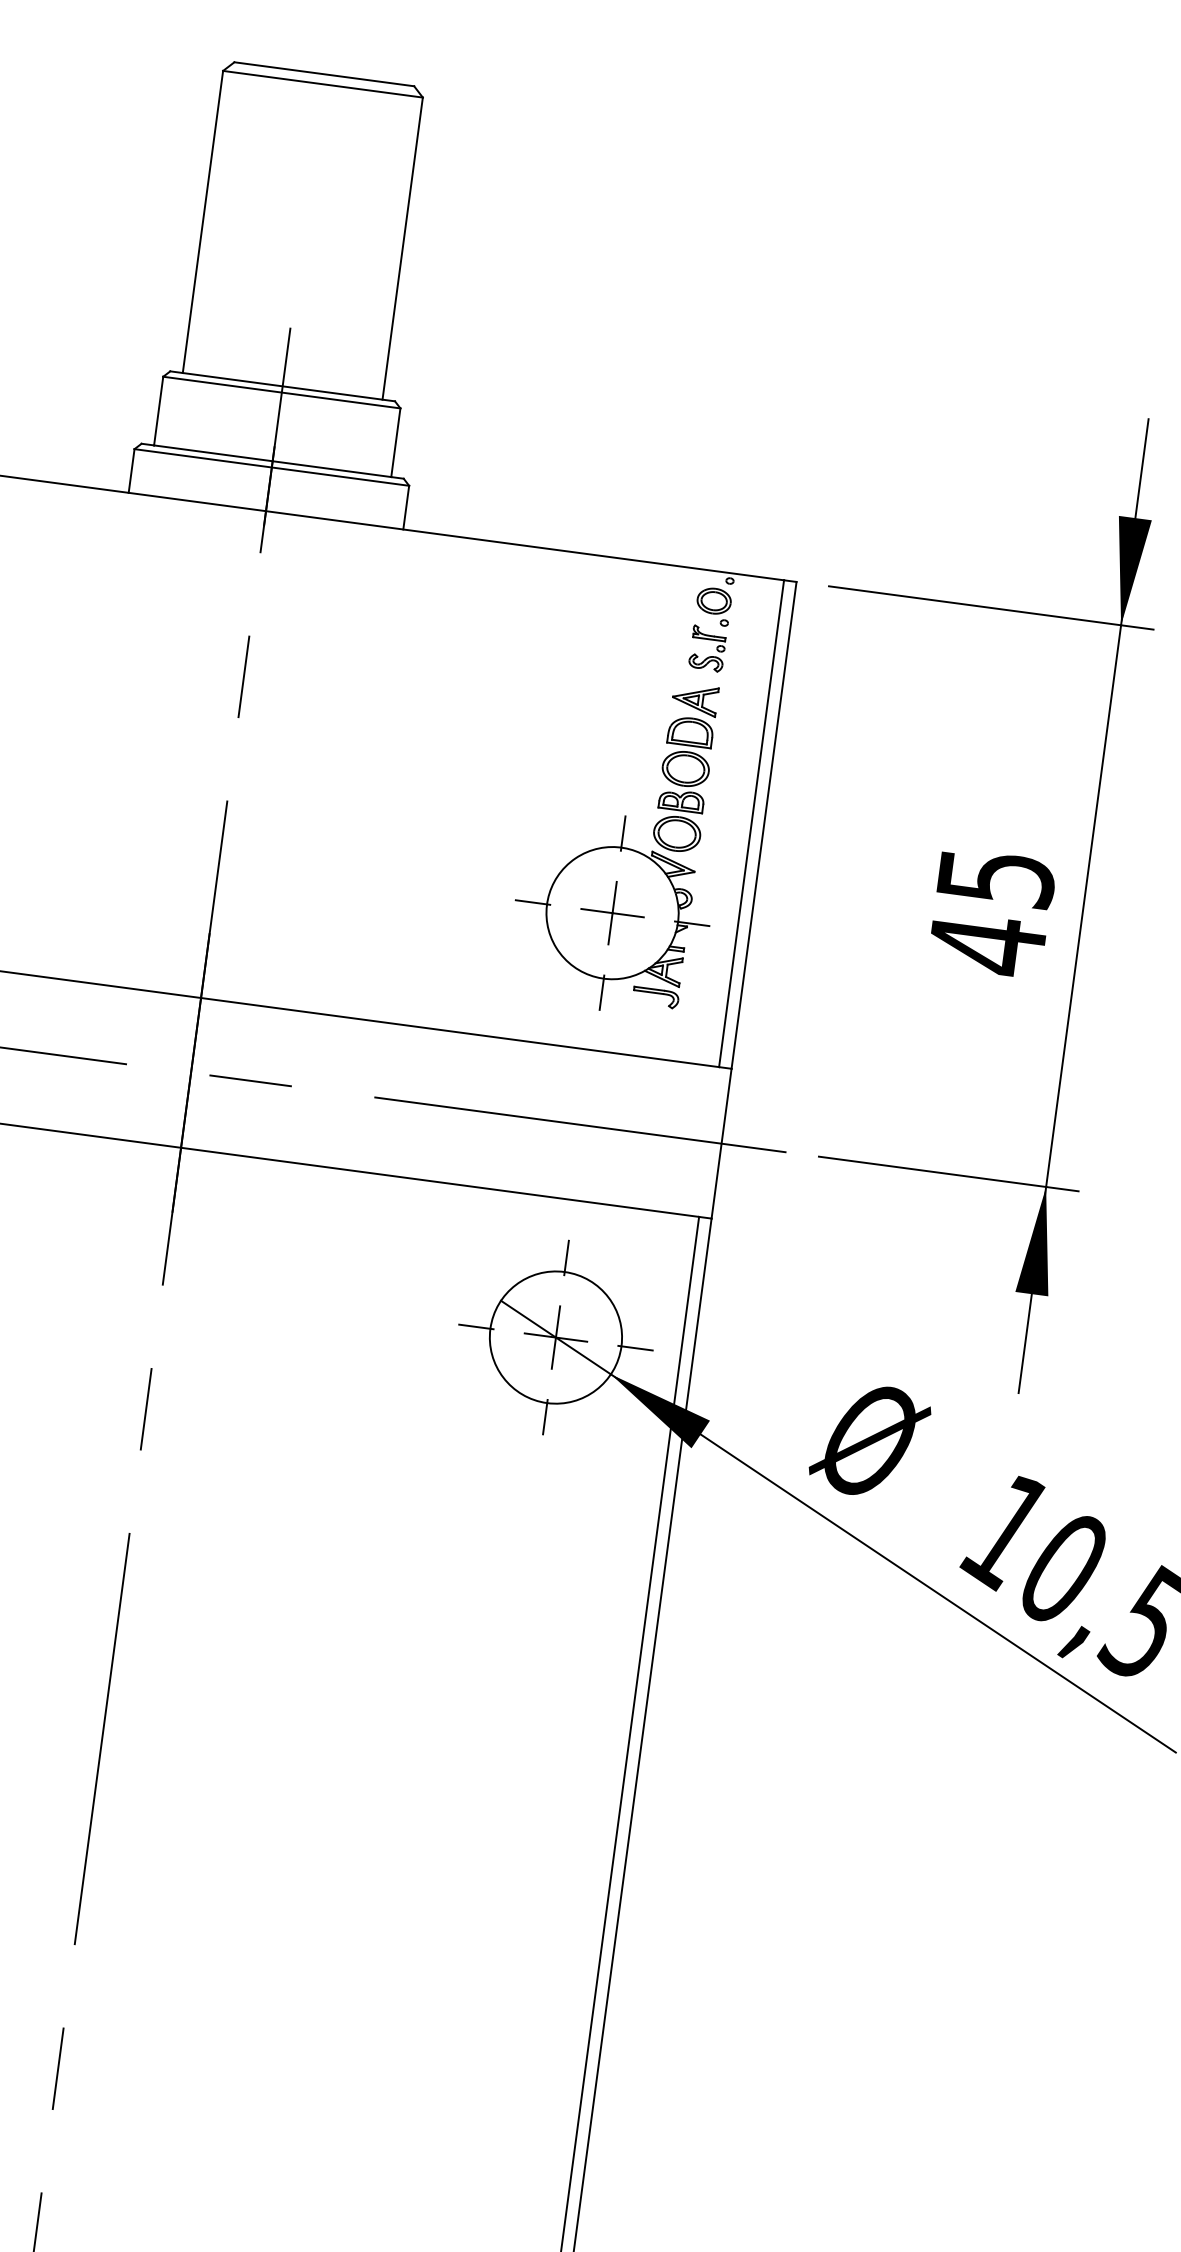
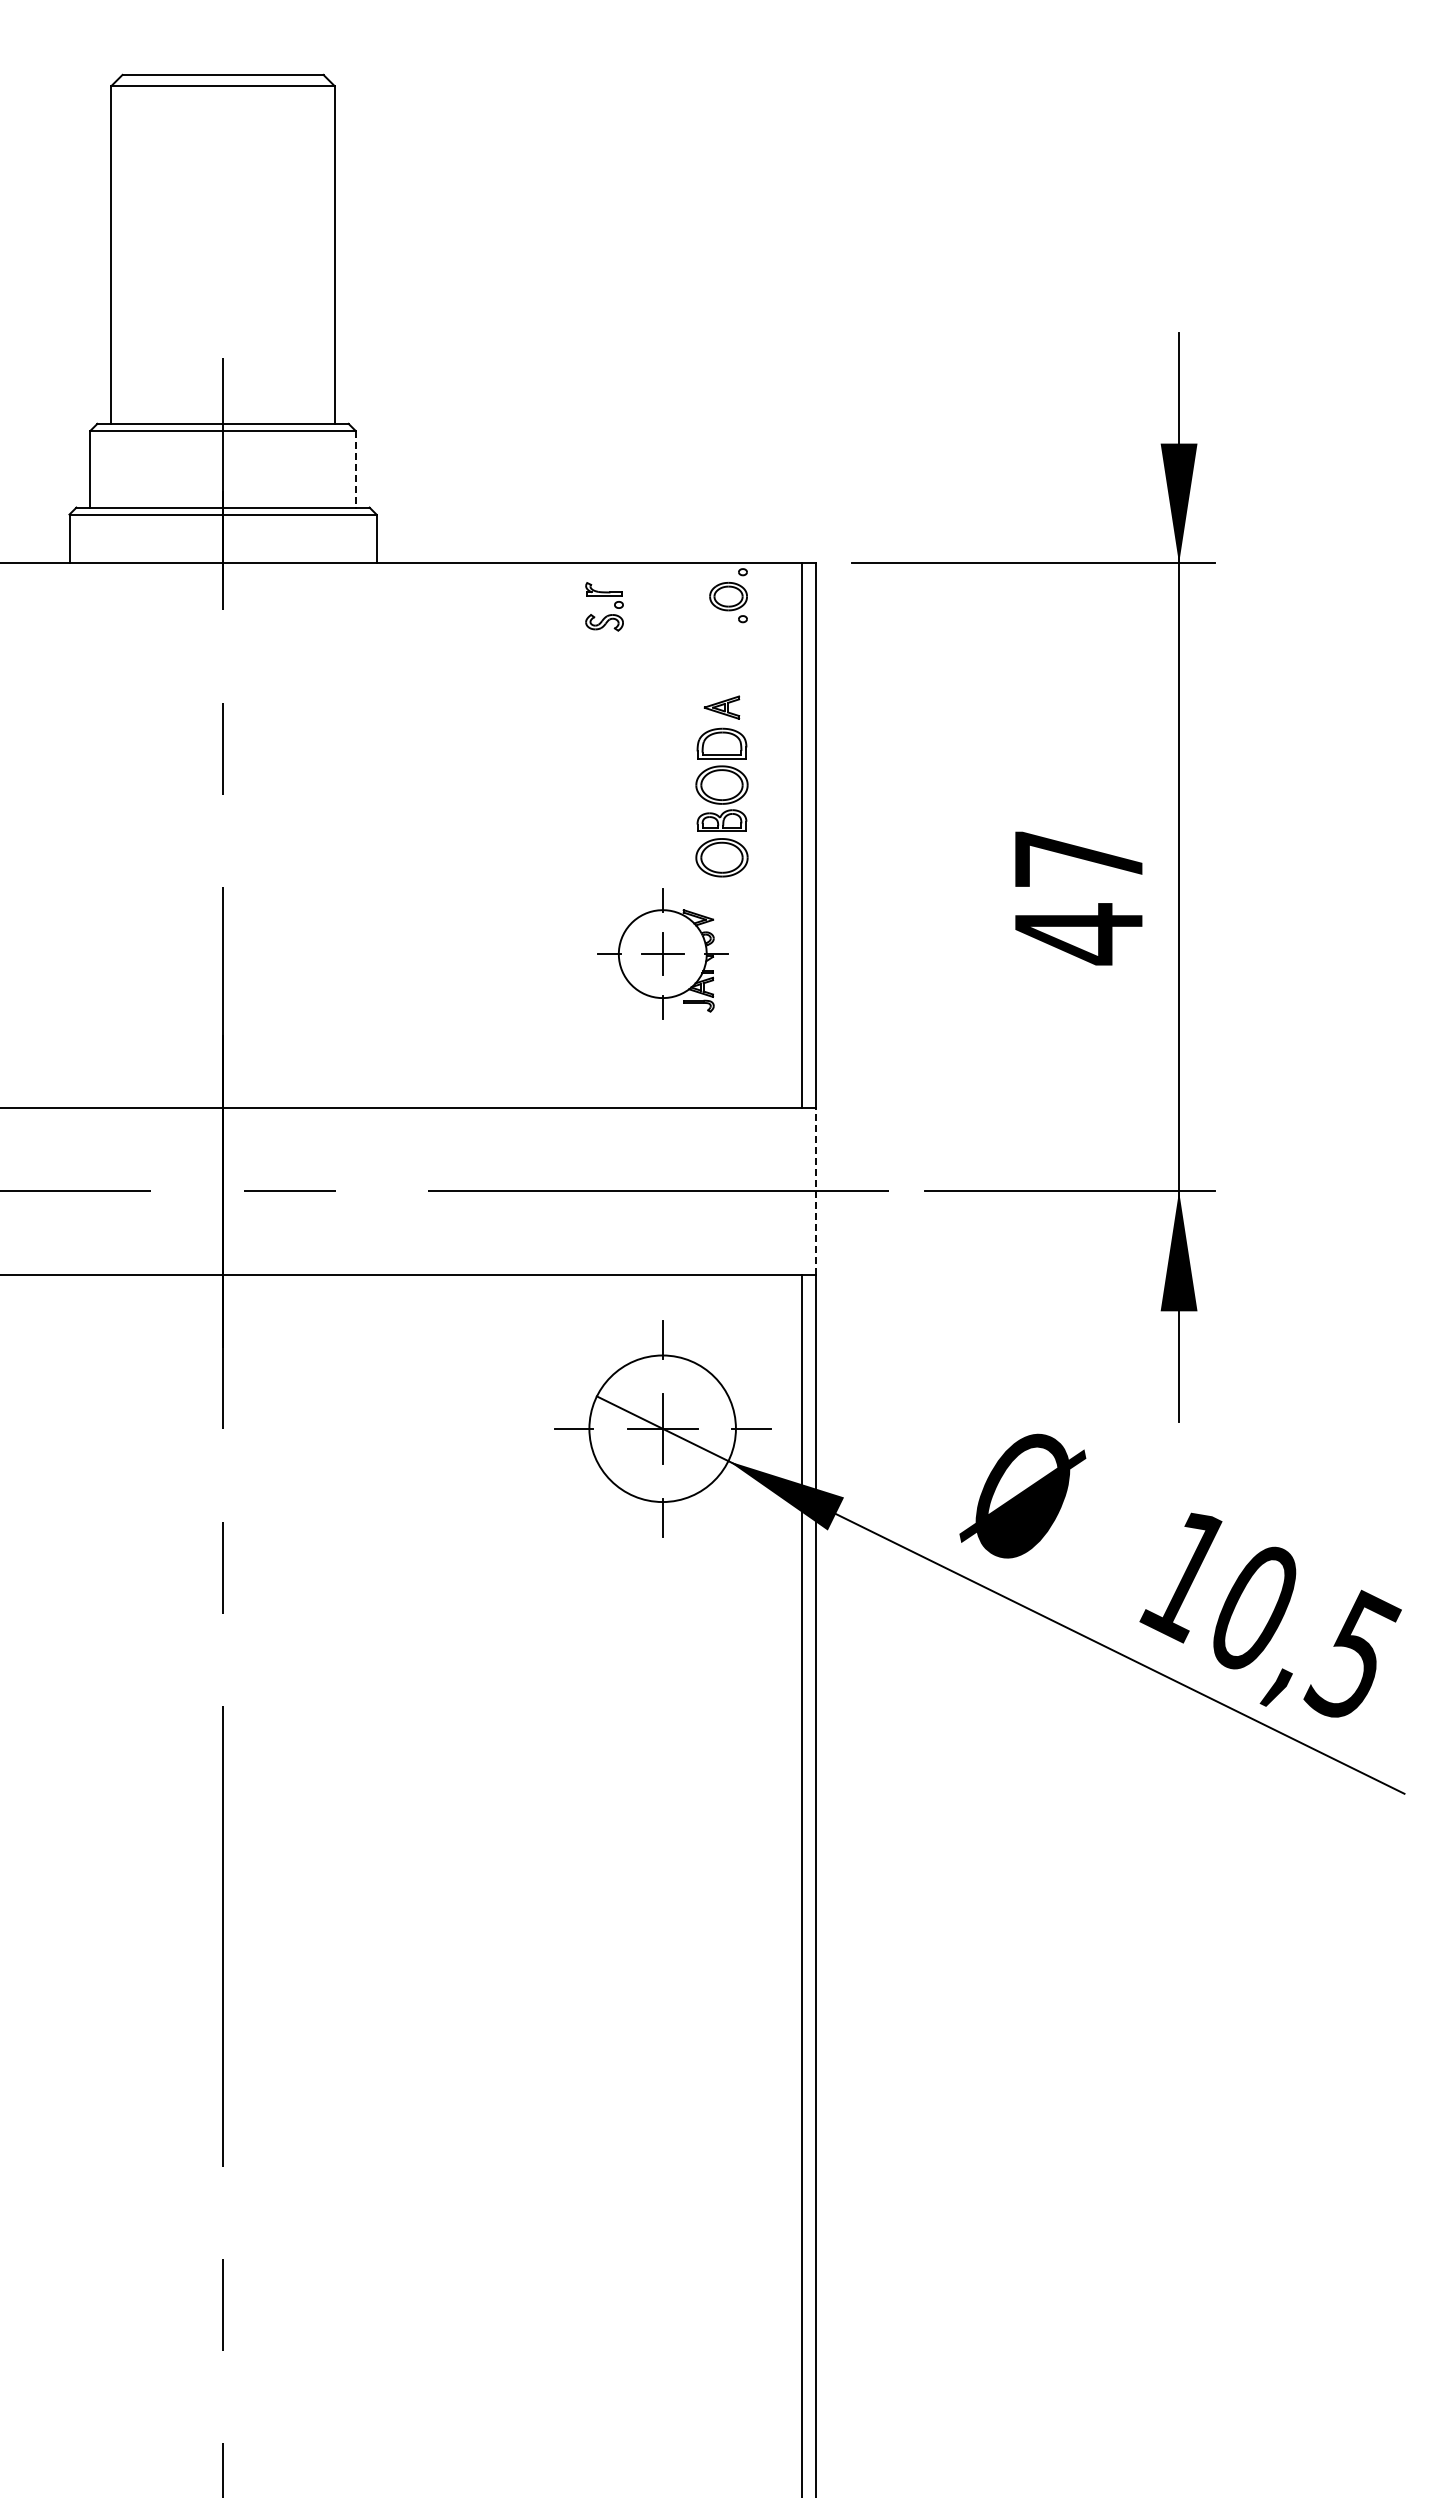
line: (395, 442) -> (355, 469), solid -> dashed
part: (710, 656) -> (608, 614), moved
part: (694, 699) -> (721, 707), size x0.7
text: (996, 878) -> (1079, 859), 45 -> 47
part: (612, 912) -> (662, 953), size x0.6
line: (721, 1143) -> (816, 1191), solid -> dashed

